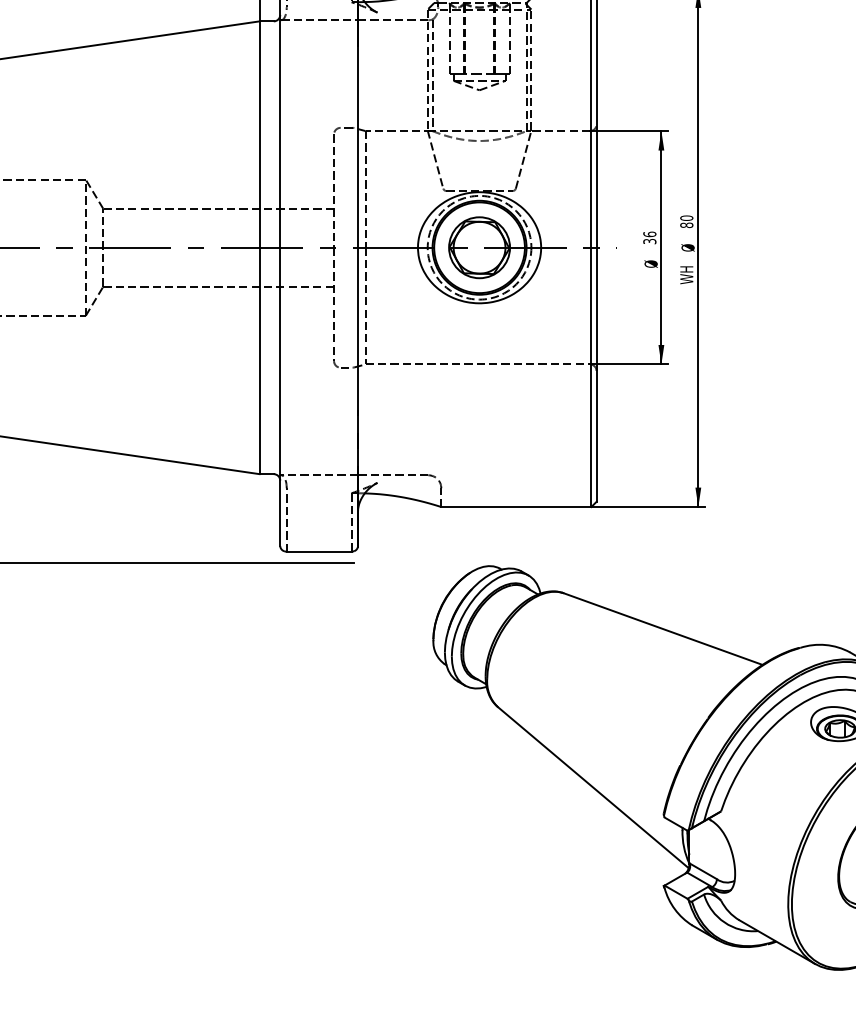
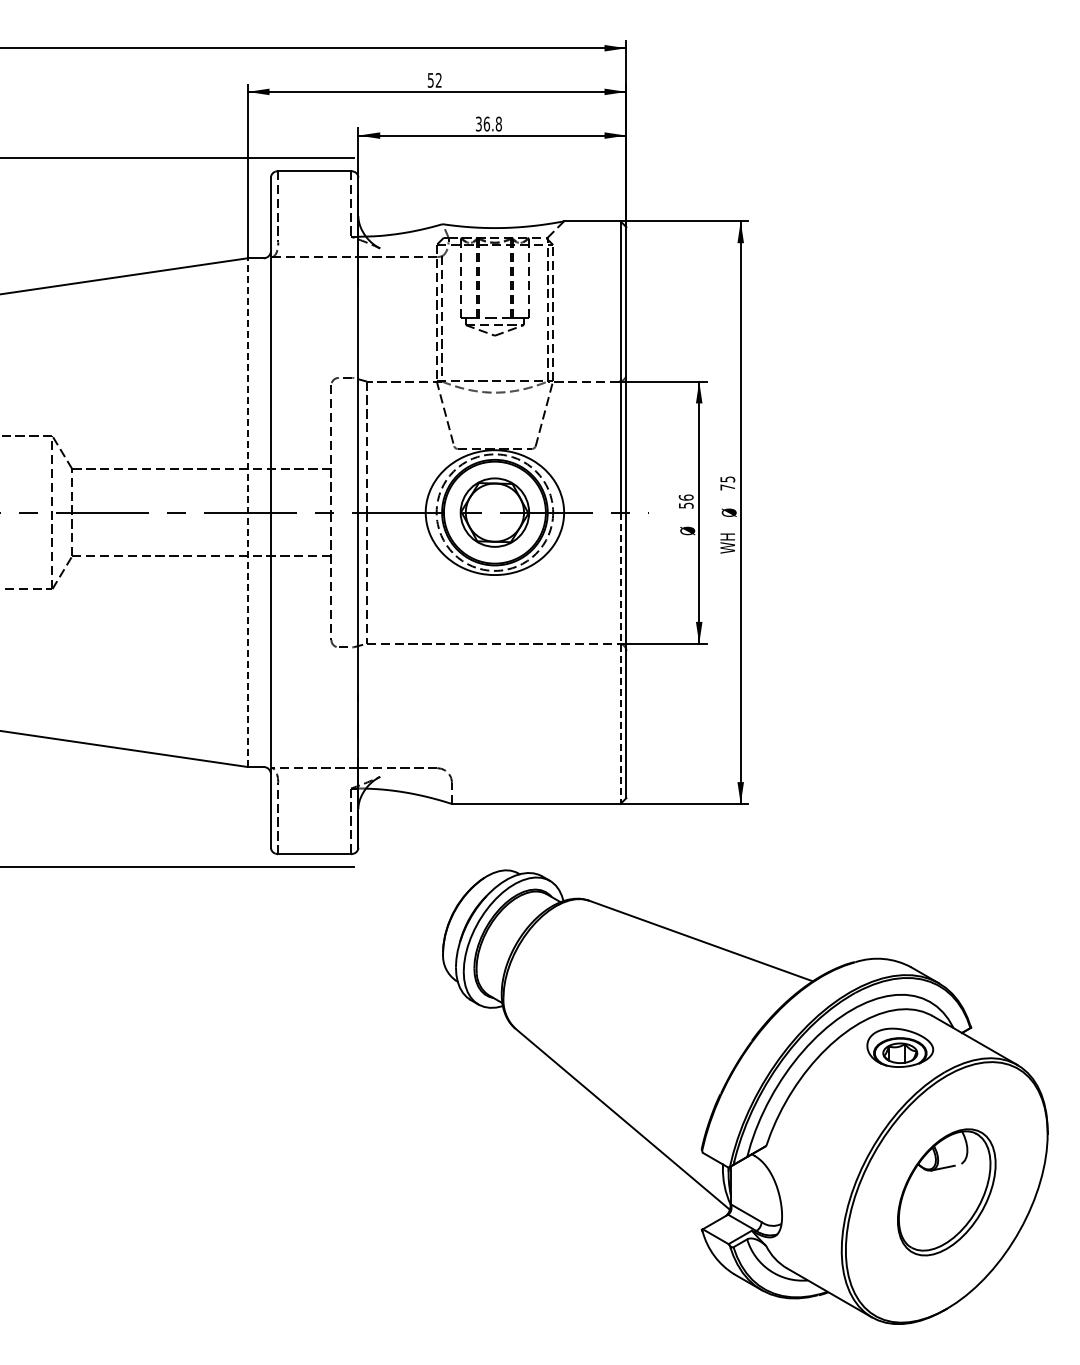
text: (686, 221) -> (727, 483), 80 -> 75
text: (649, 241) -> (685, 505), 36 -> 56
line: (259, 247) -> (247, 512), solid -> dashed
line: (591, 377) -> (620, 658), solid -> dashed

